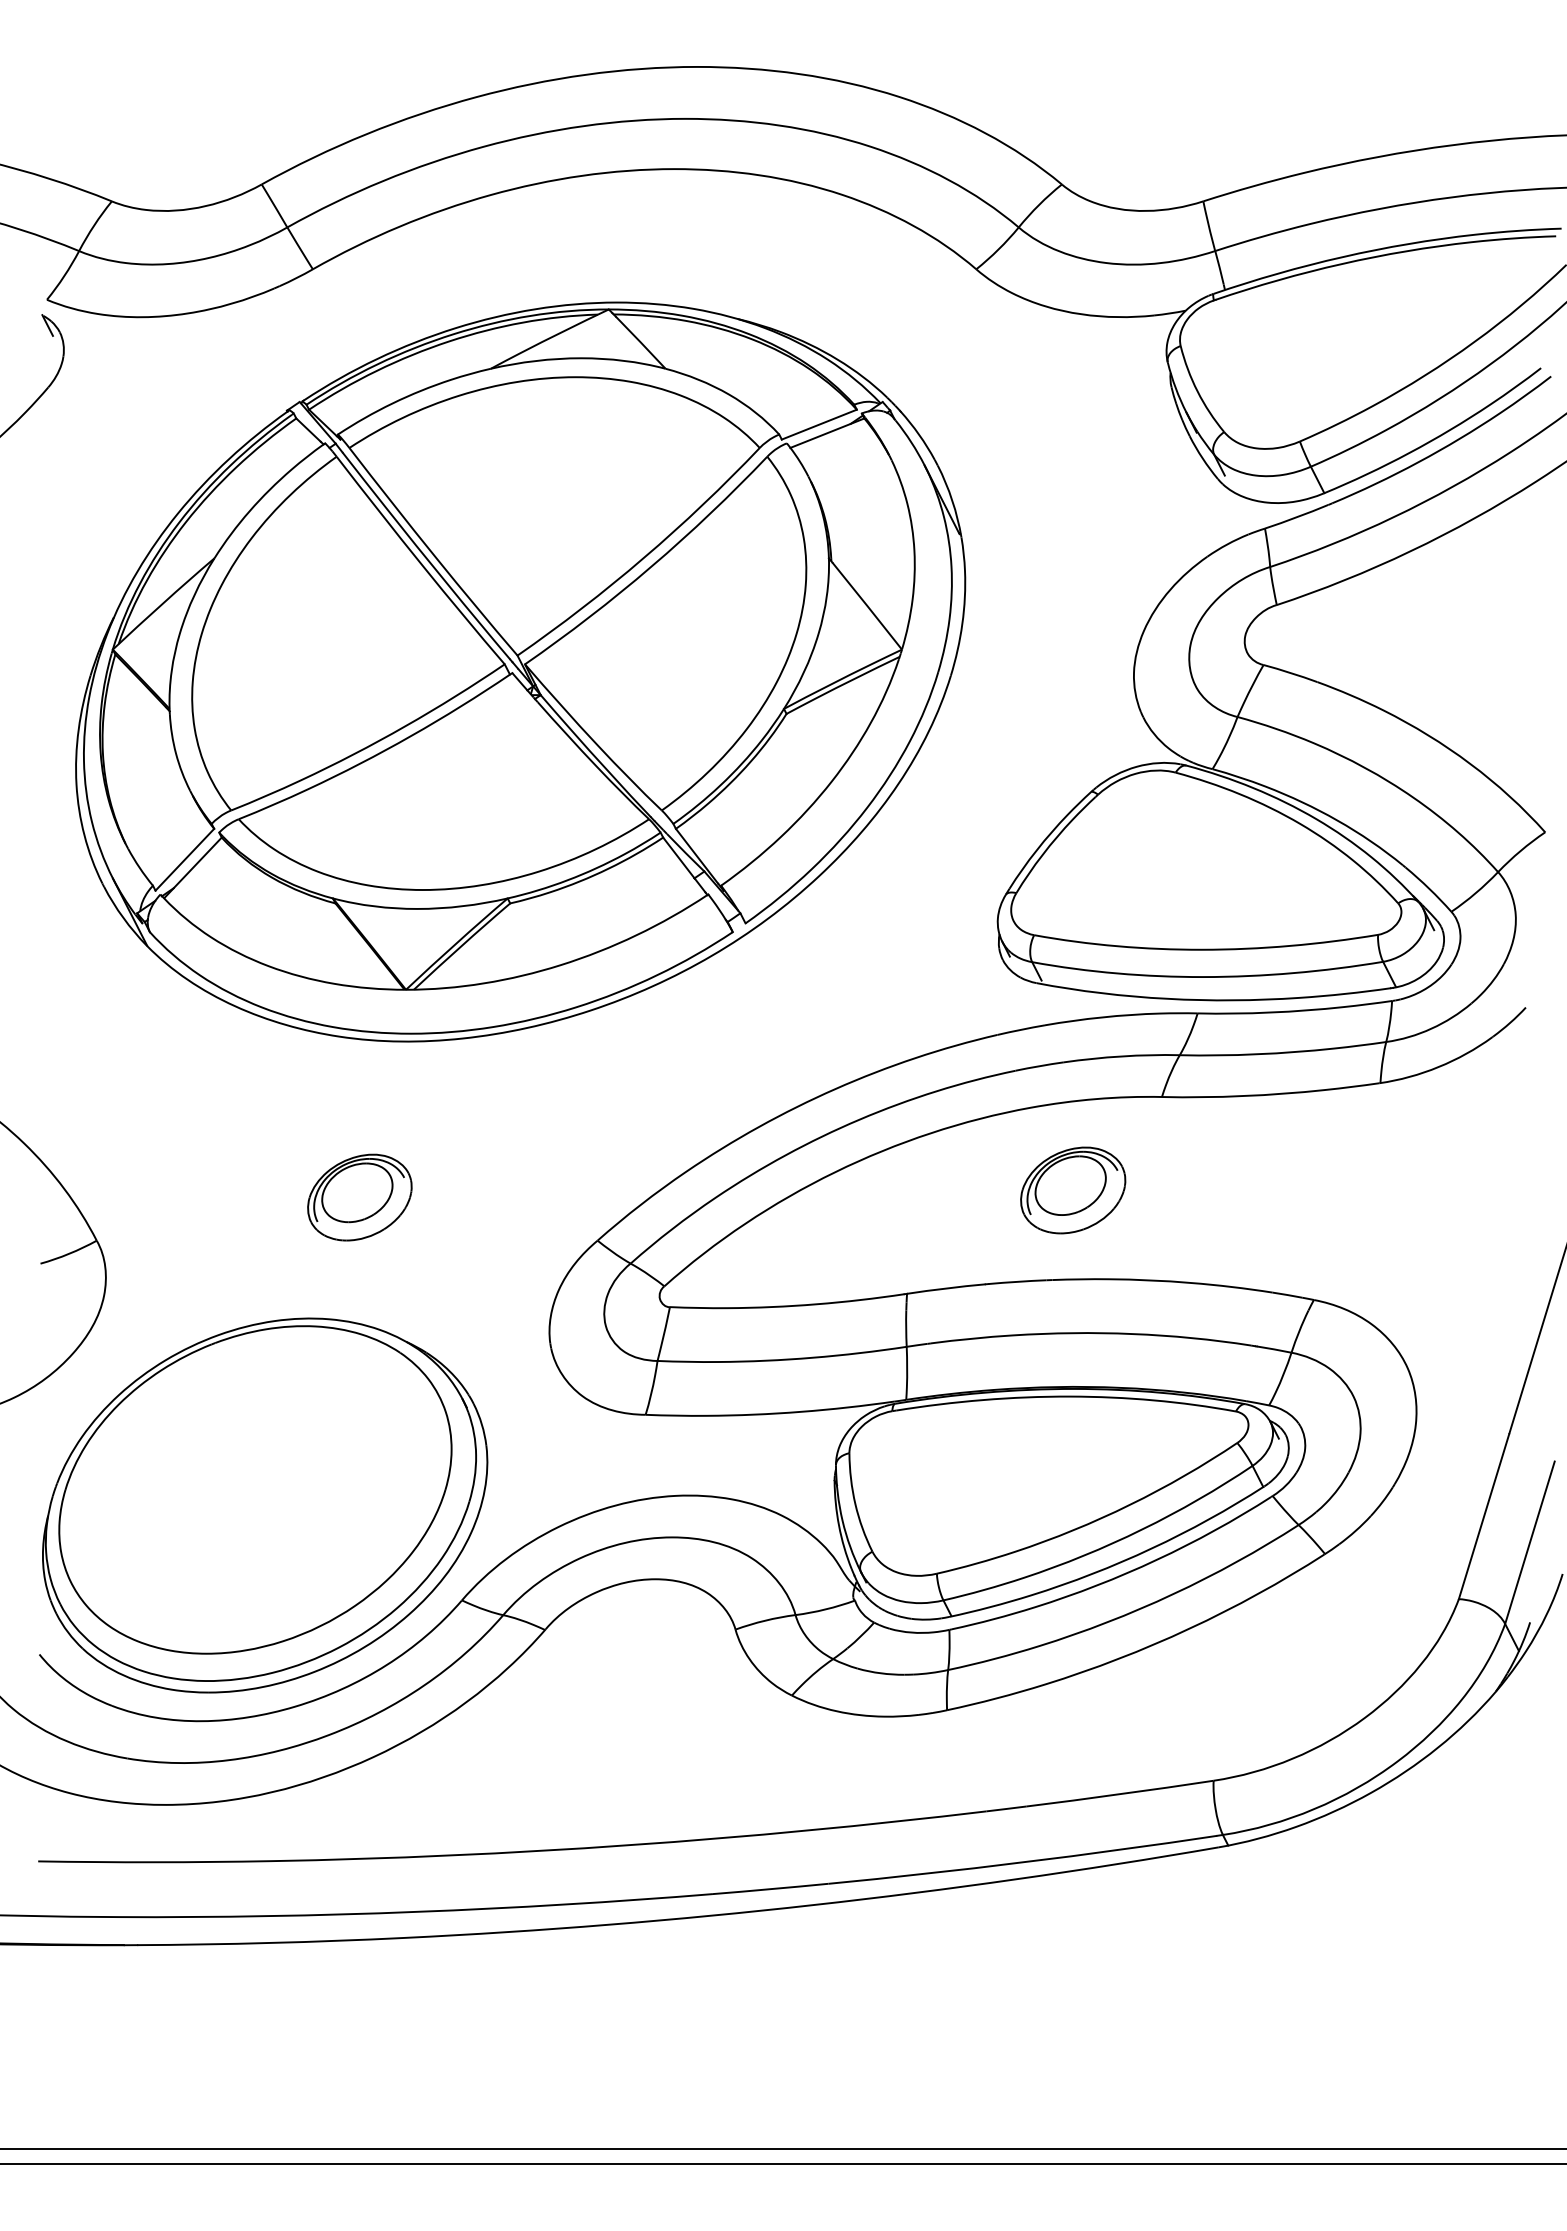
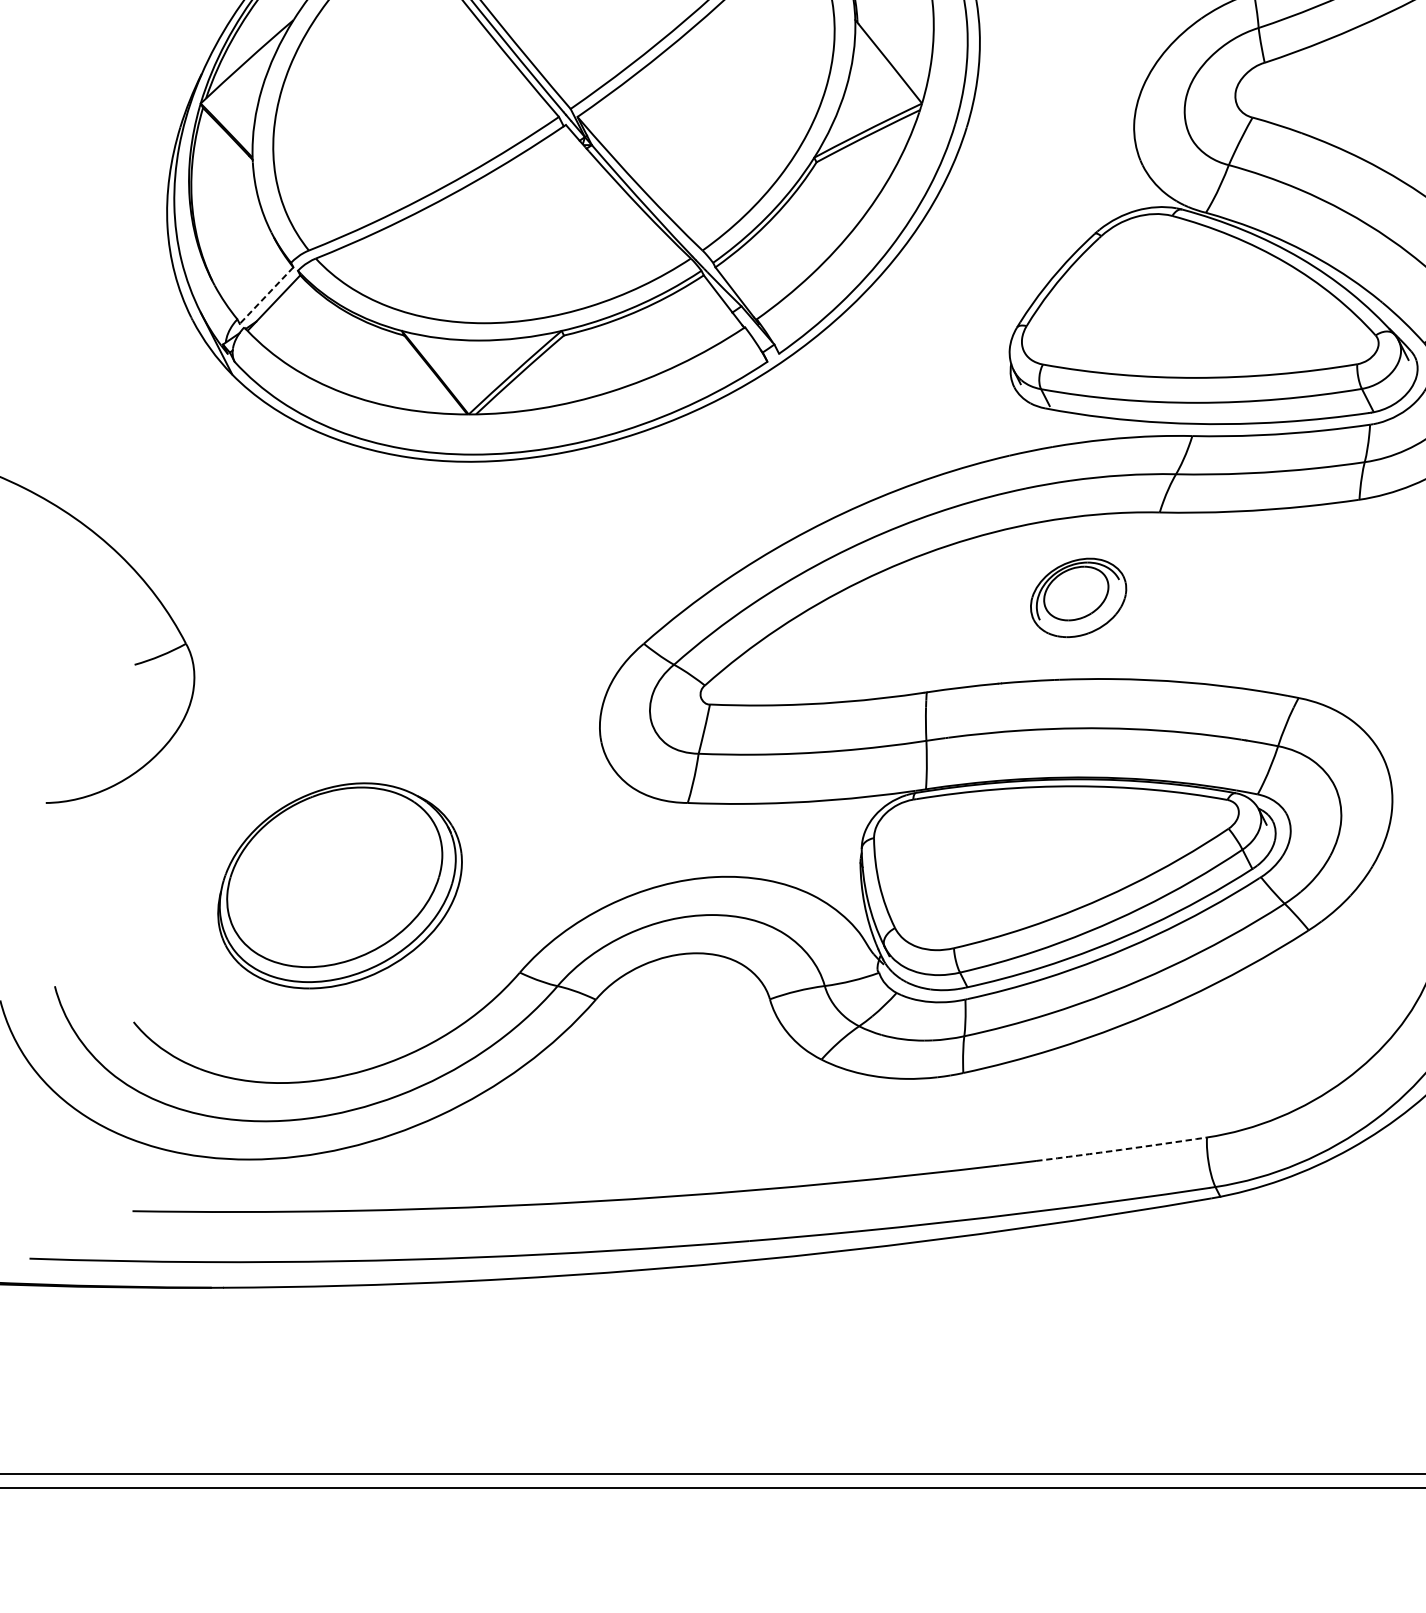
line: (184, 859) -> (266, 295), solid -> dashed
part: (359, 1197) -> (426, 604), removed
part: (265, 1505) -> (340, 885), size x0.6
arc: (1120, 1794) -> (1121, 1150), solid -> dashed

